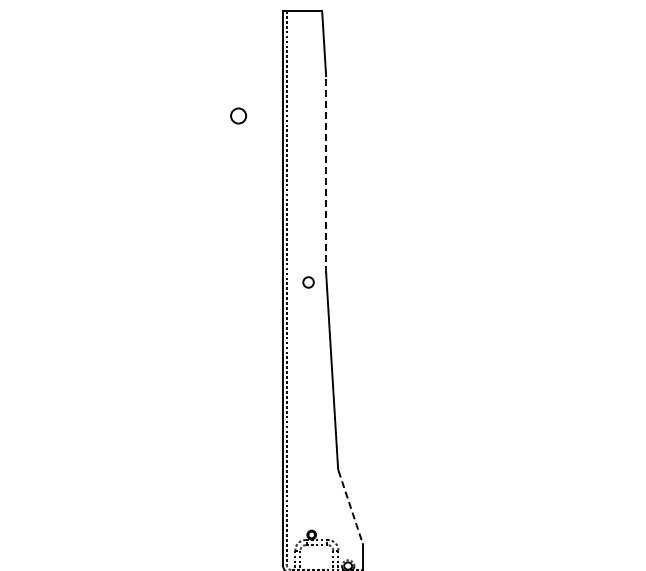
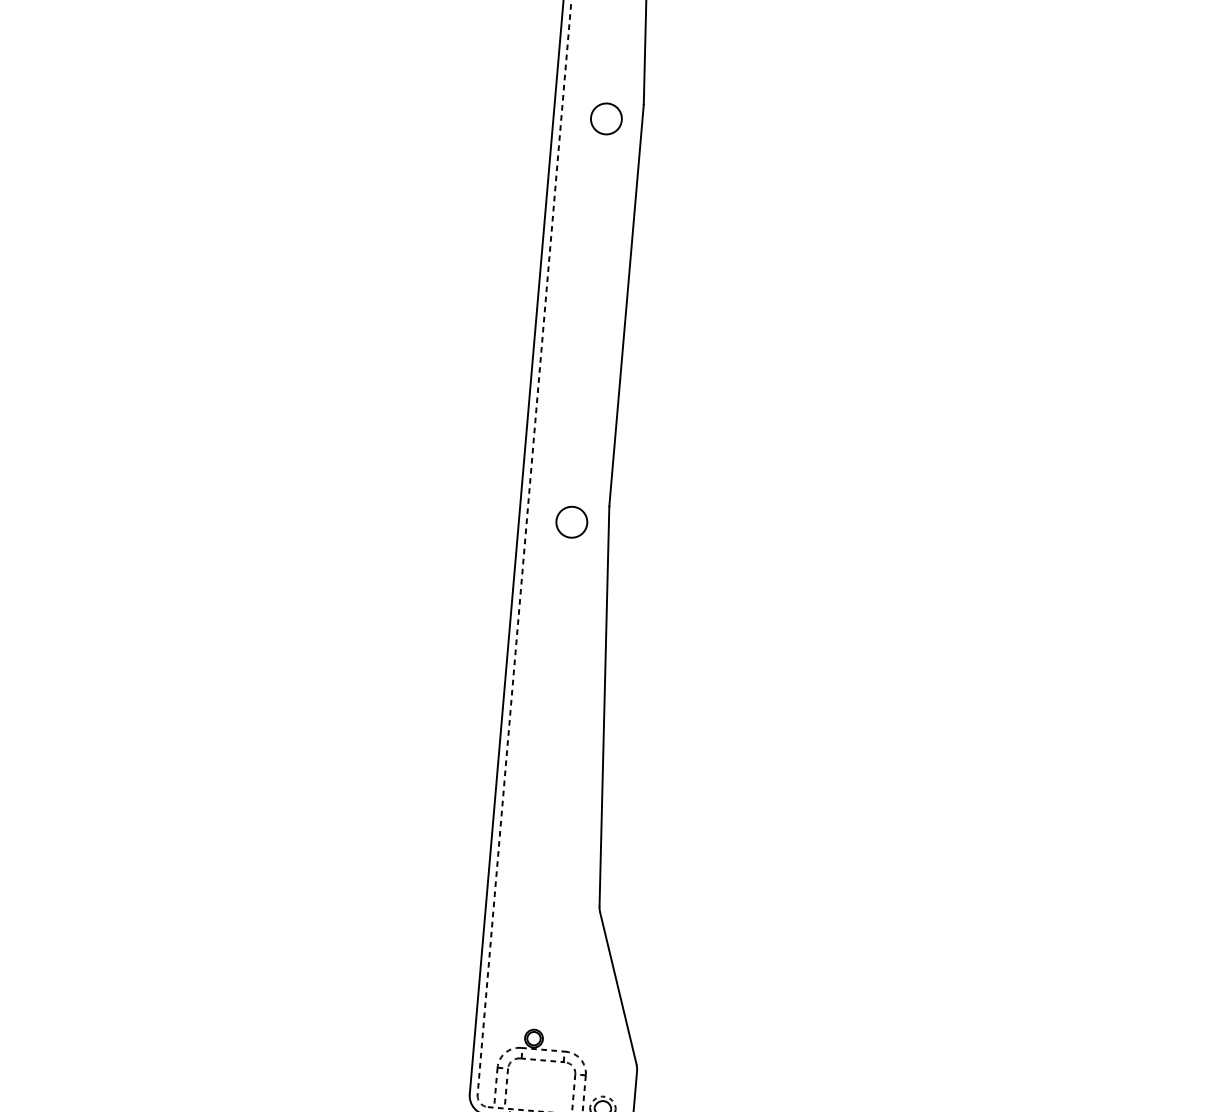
circle: (238, 115) -> (606, 117), moved
line: (326, 174) -> (627, 304), dashed -> solid
circle: (308, 282) -> (571, 522), size x1.43
line: (350, 507) -> (618, 989), dashed -> solid

